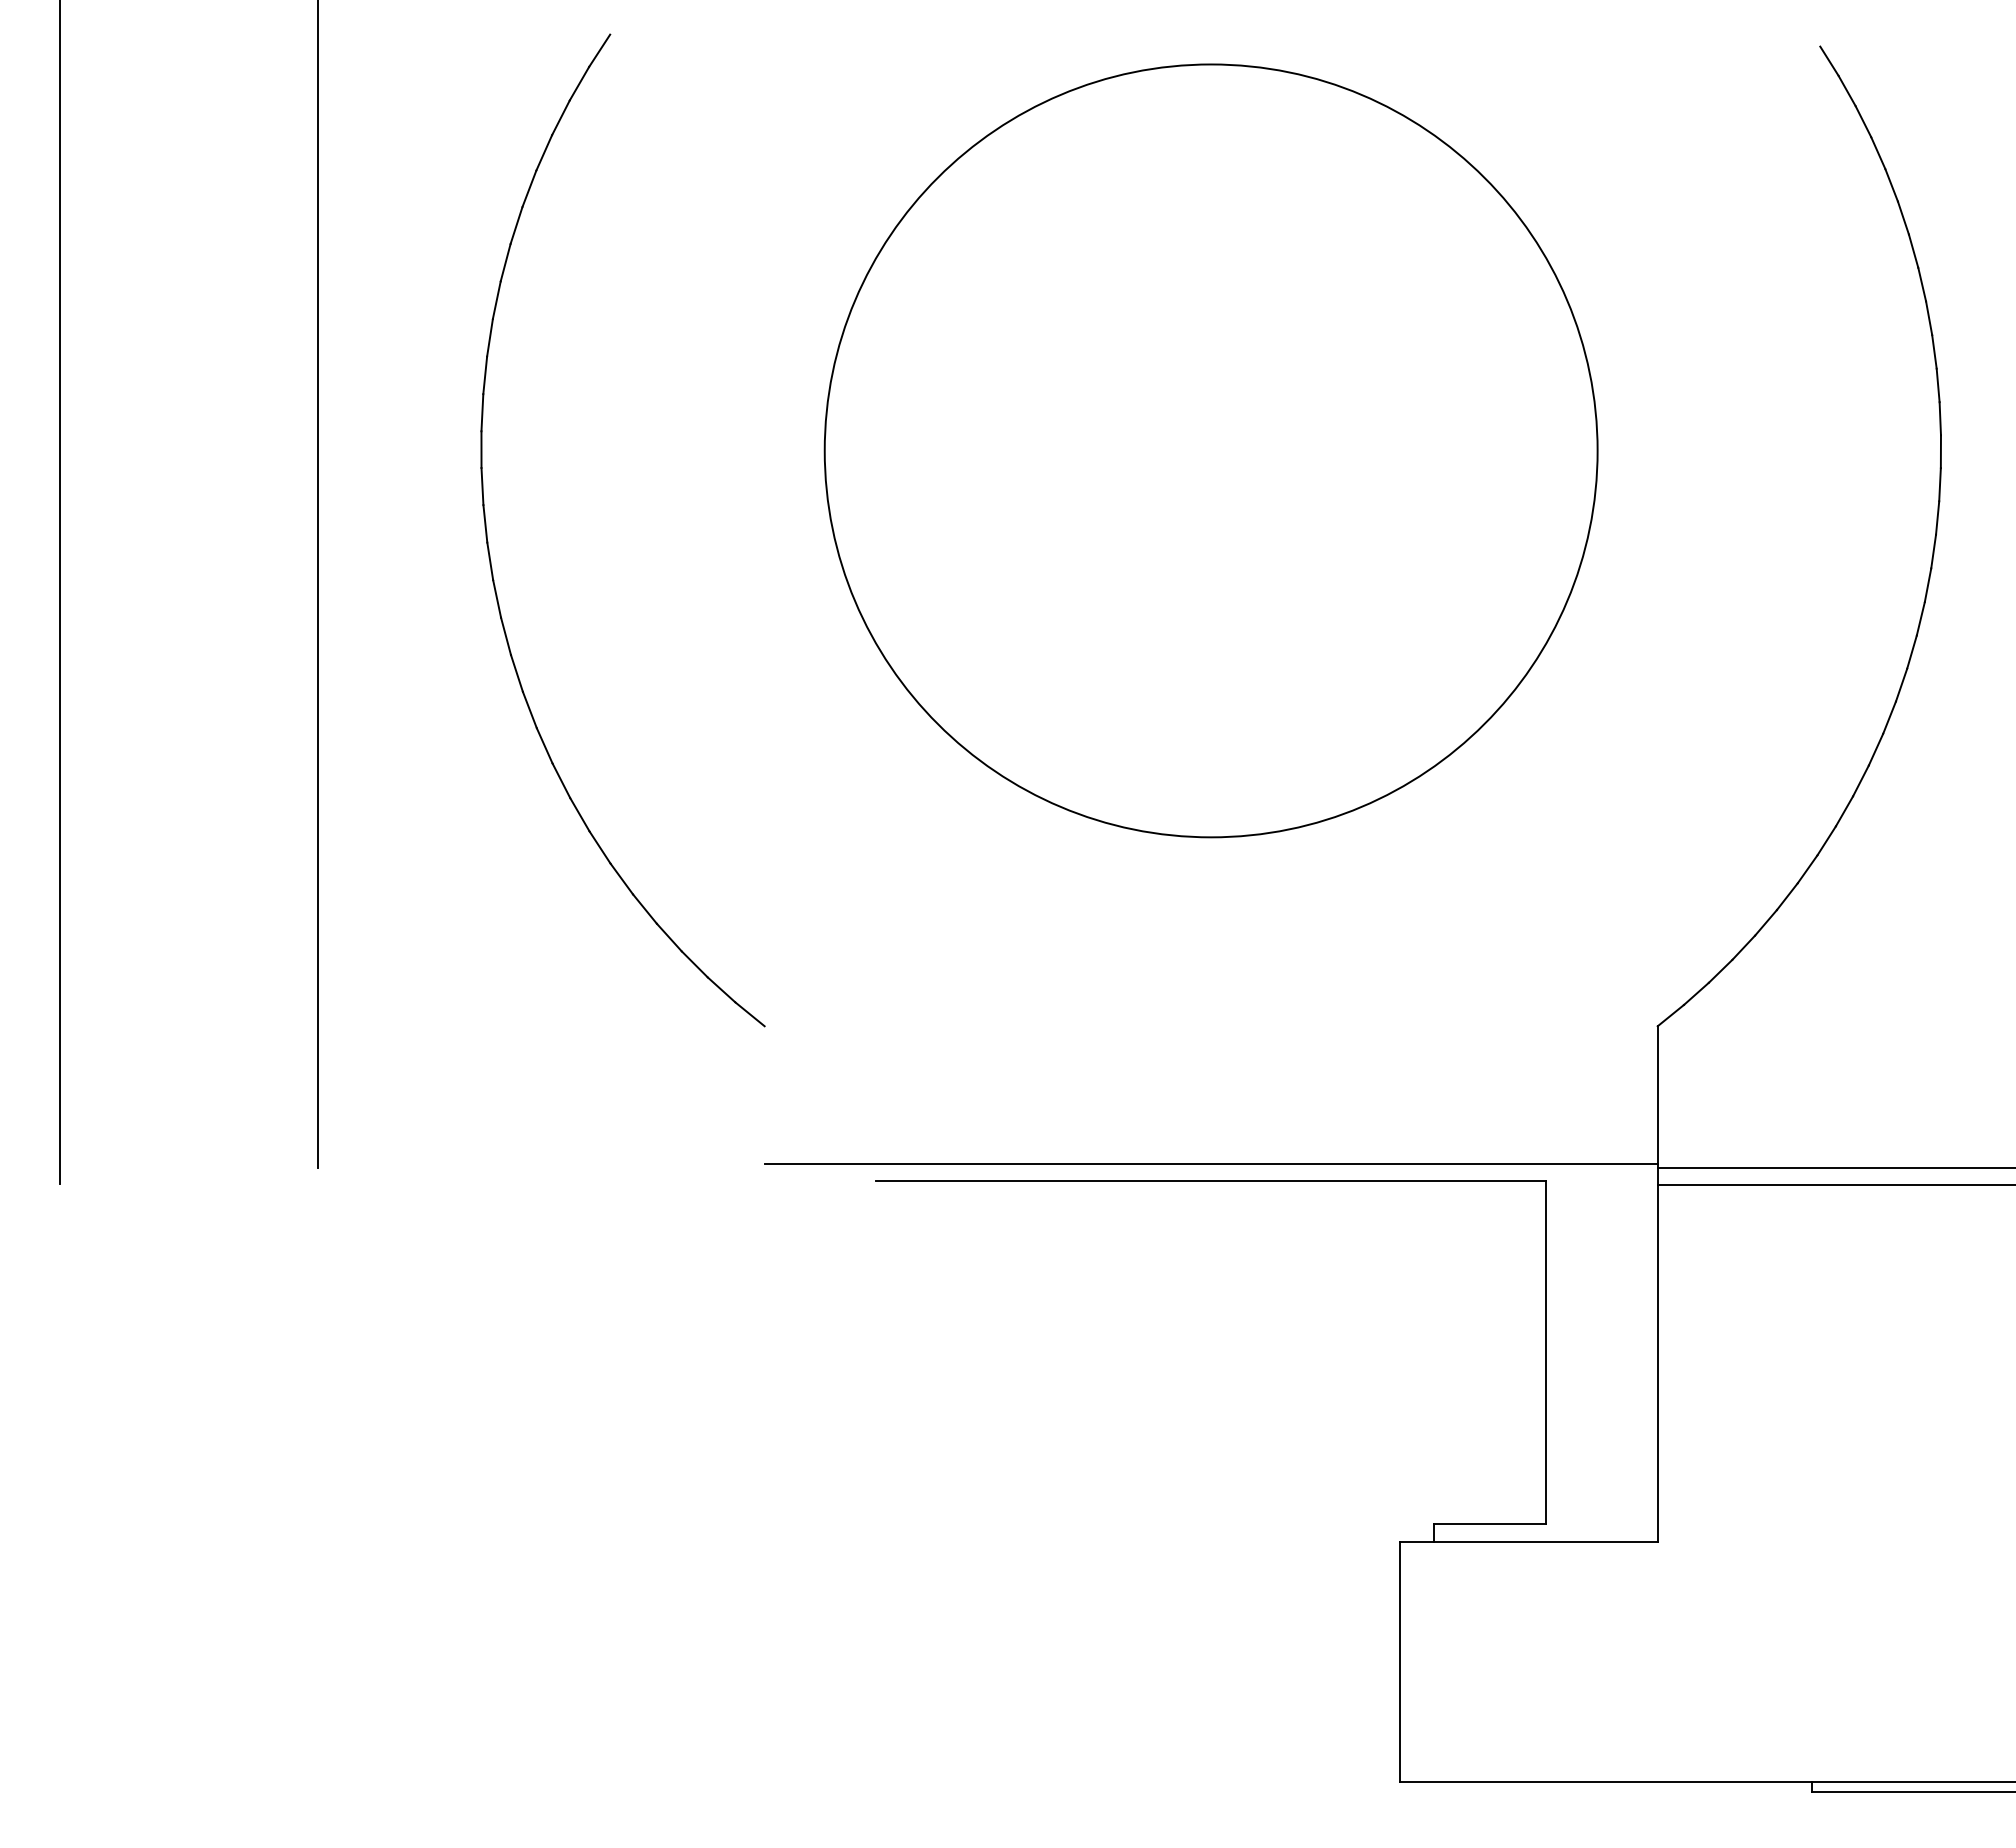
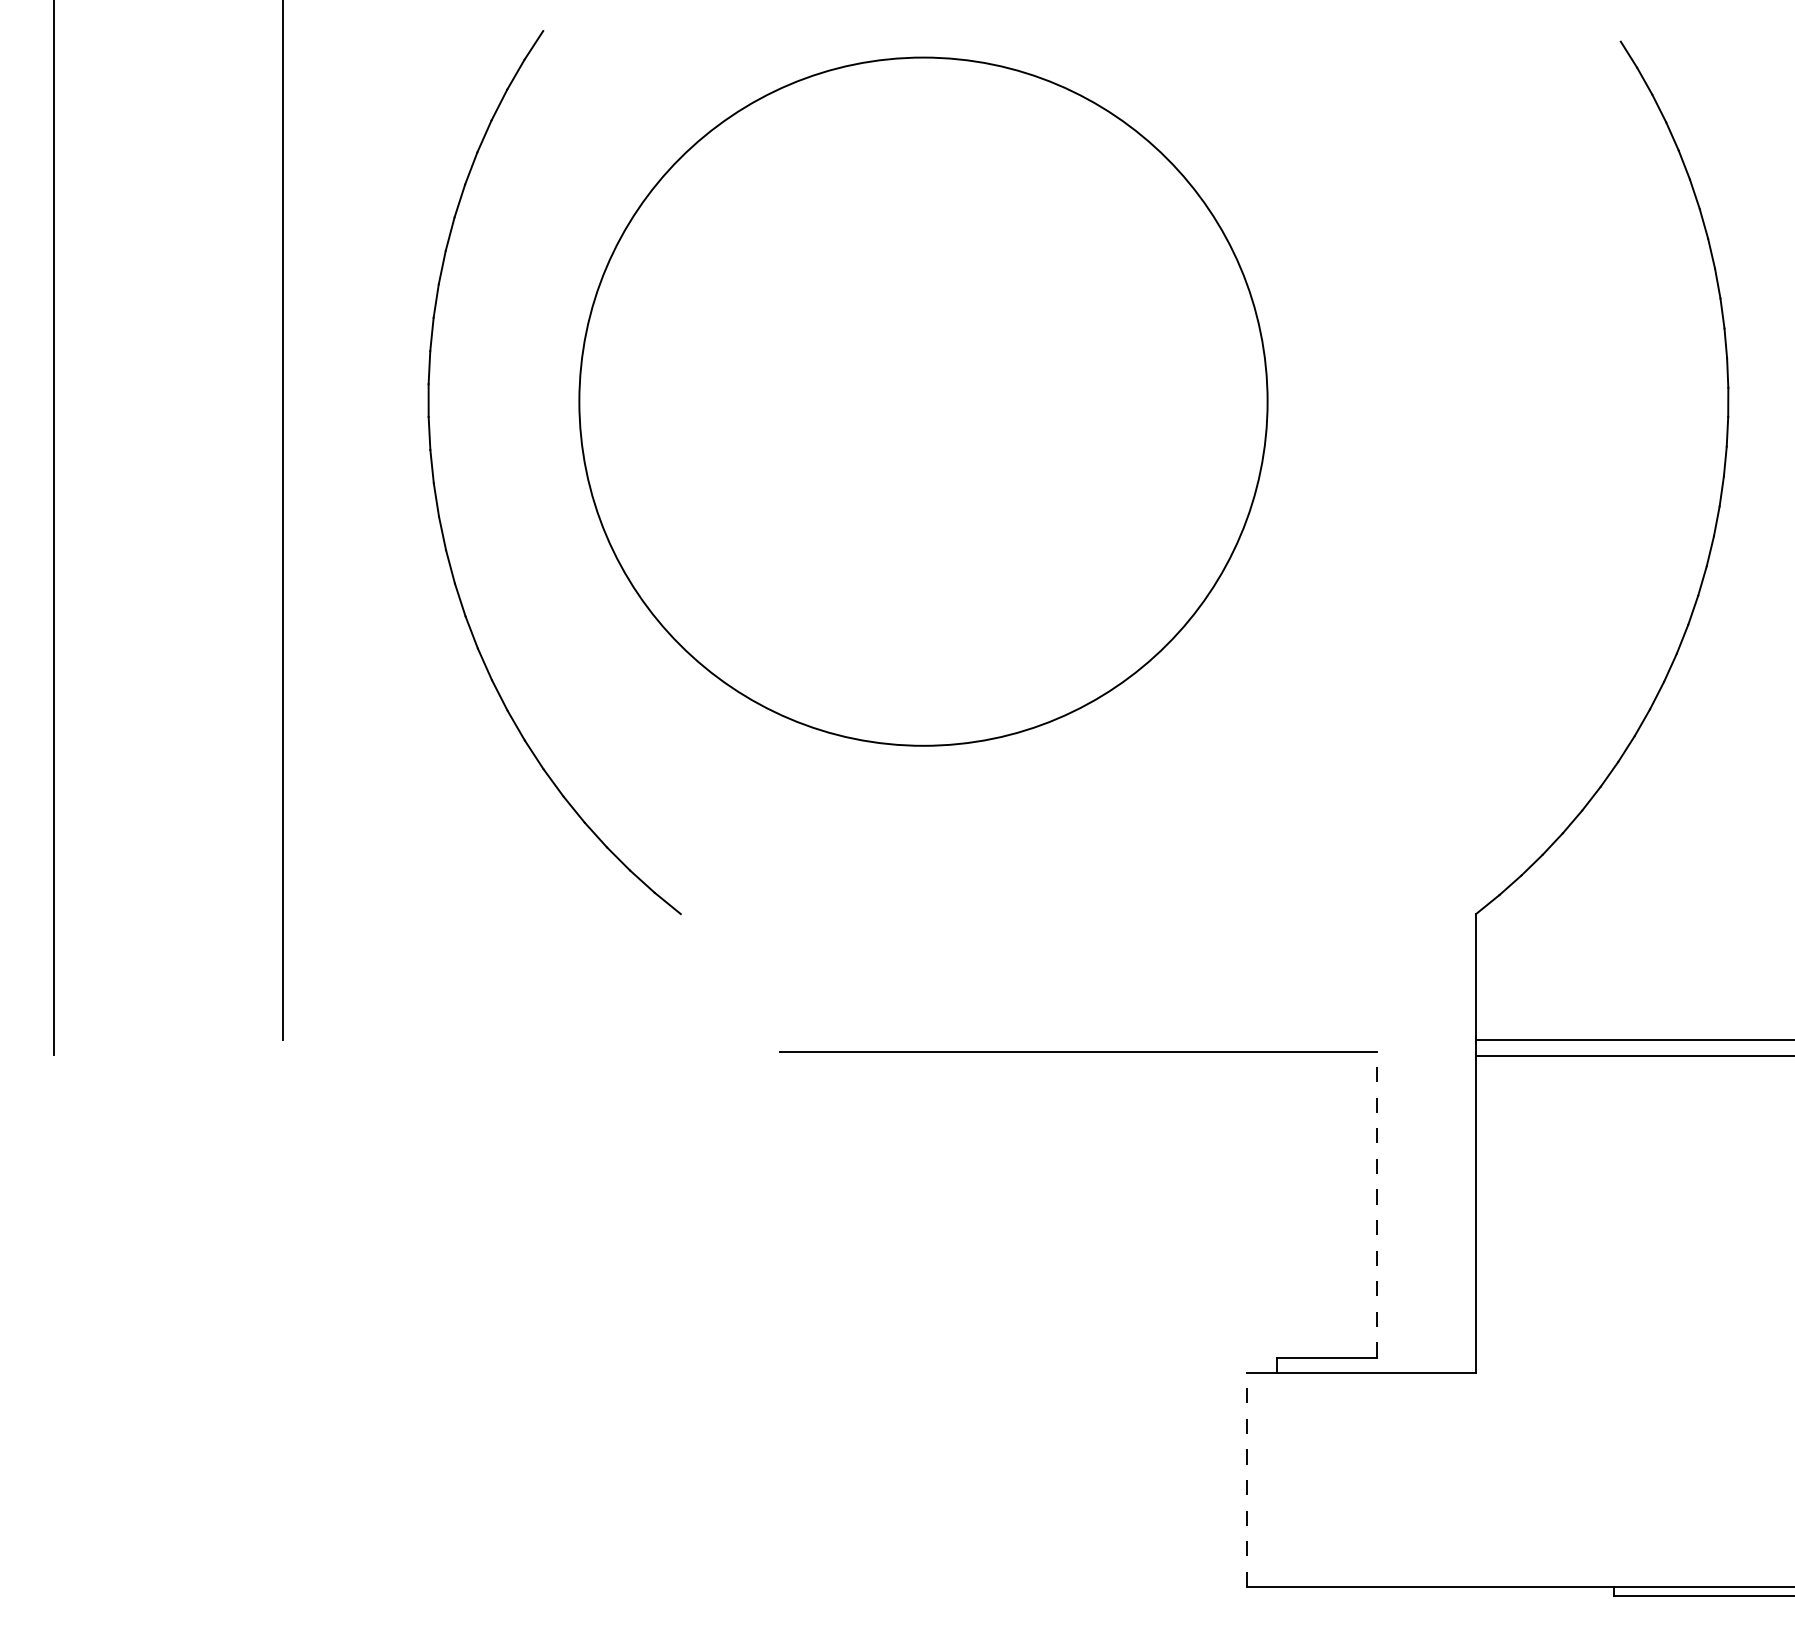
circle: (1210, 450) -> (922, 401), moved
line: (1210, 1163) -> (1077, 1036), removed
line: (1546, 1352) -> (1377, 1204), solid -> dashed
line: (1400, 1661) -> (1247, 1479), solid -> dashed

